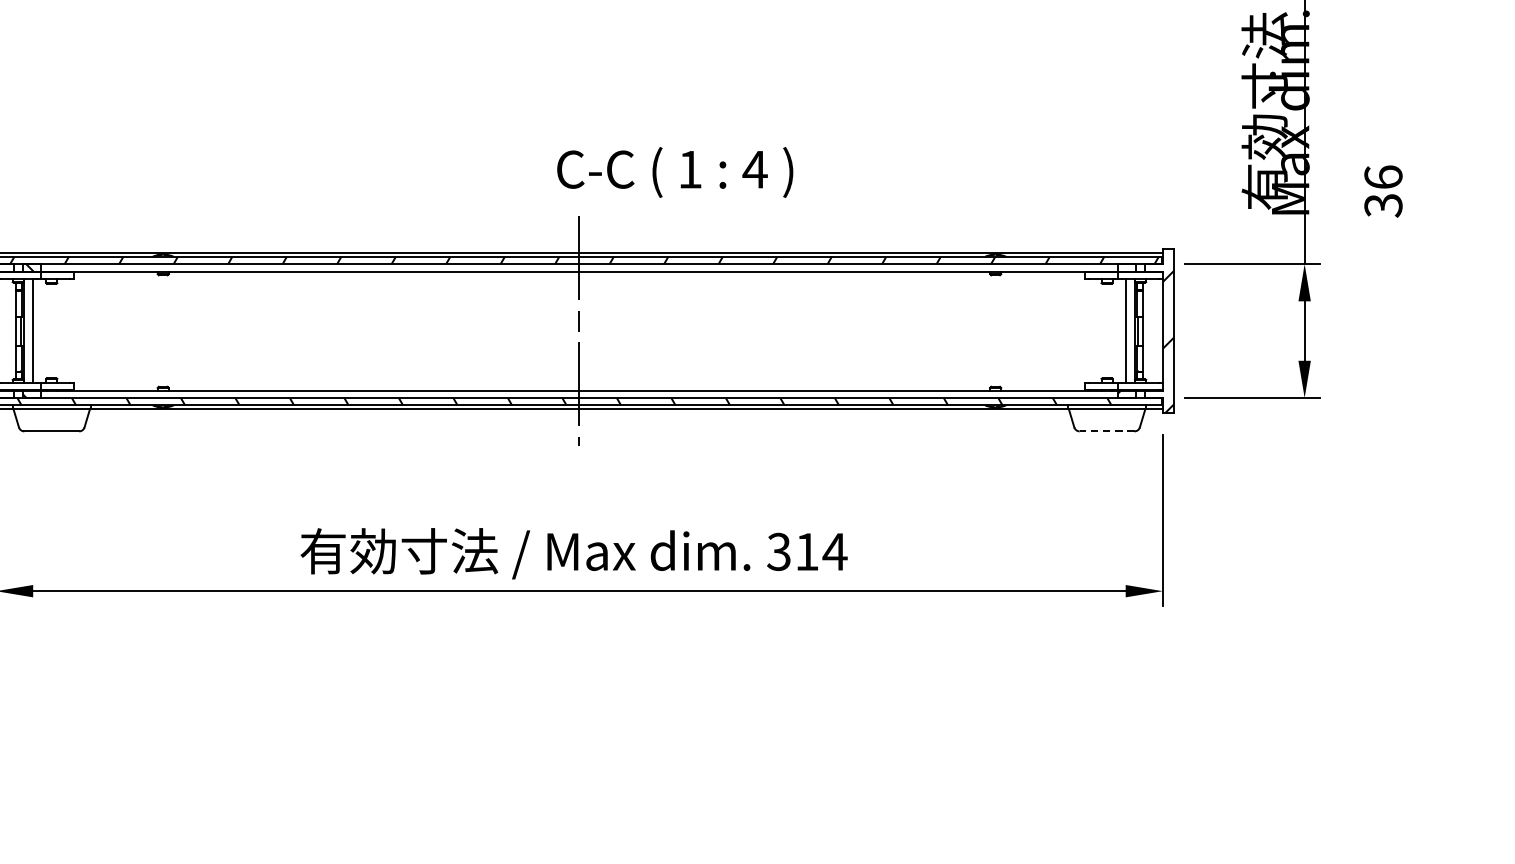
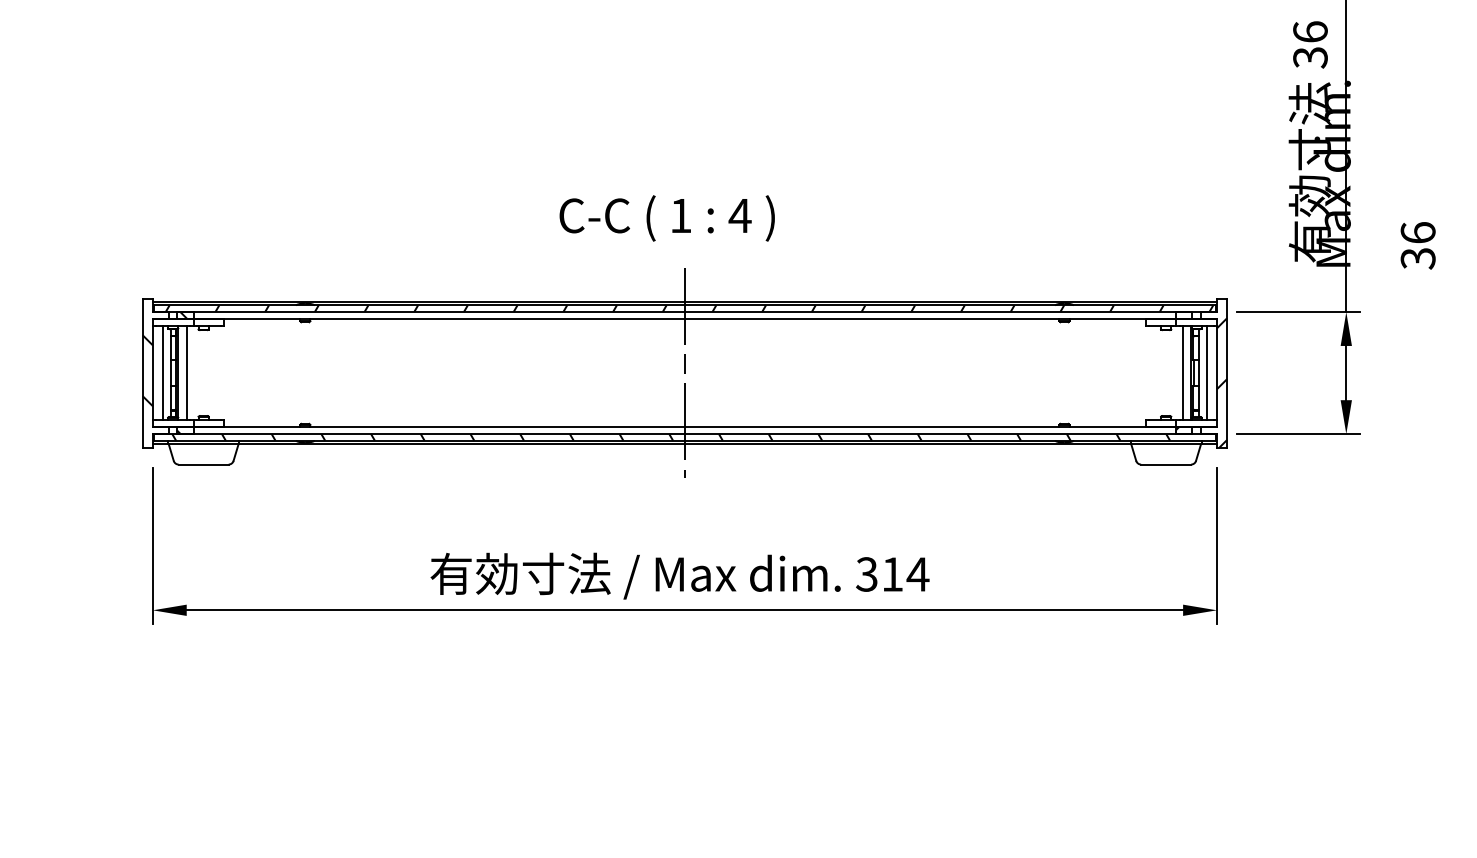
text: (674, 172) -> (666, 218), moved
line: (7, 330) -> (163, 372), added
line: (1151, 330) -> (1206, 372), added
line: (1106, 431) -> (1165, 464), dashed -> solid

